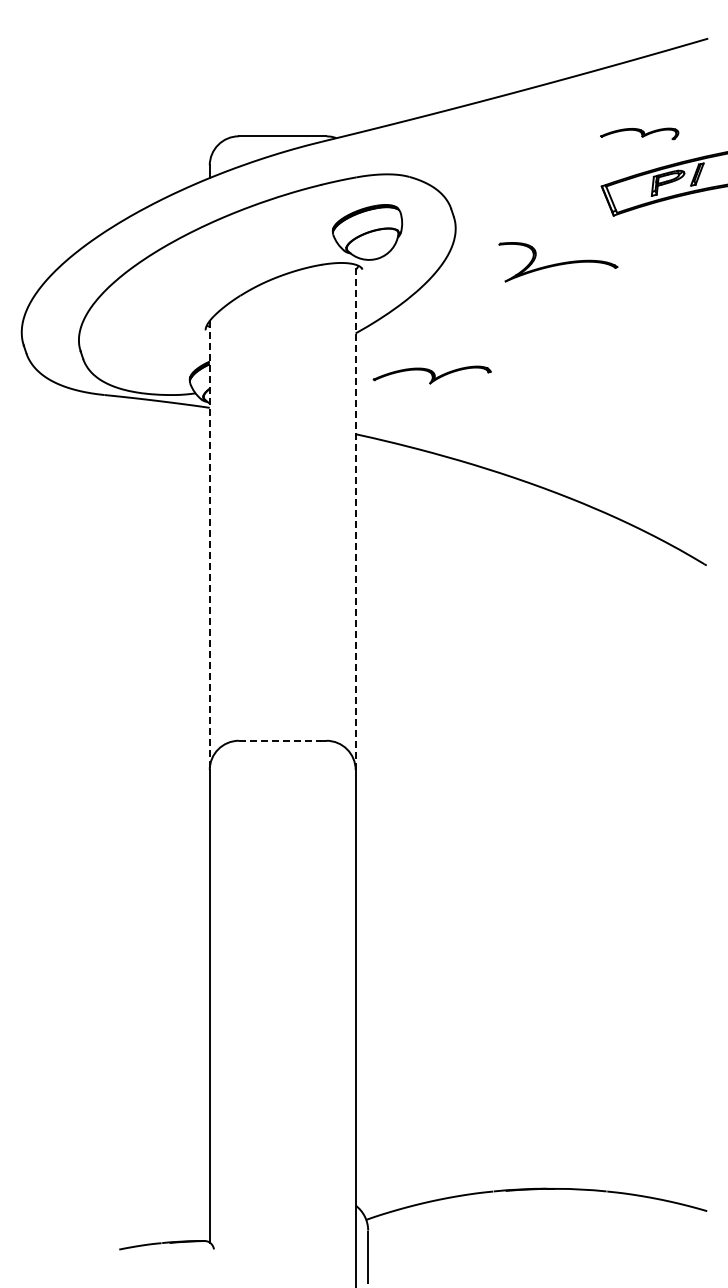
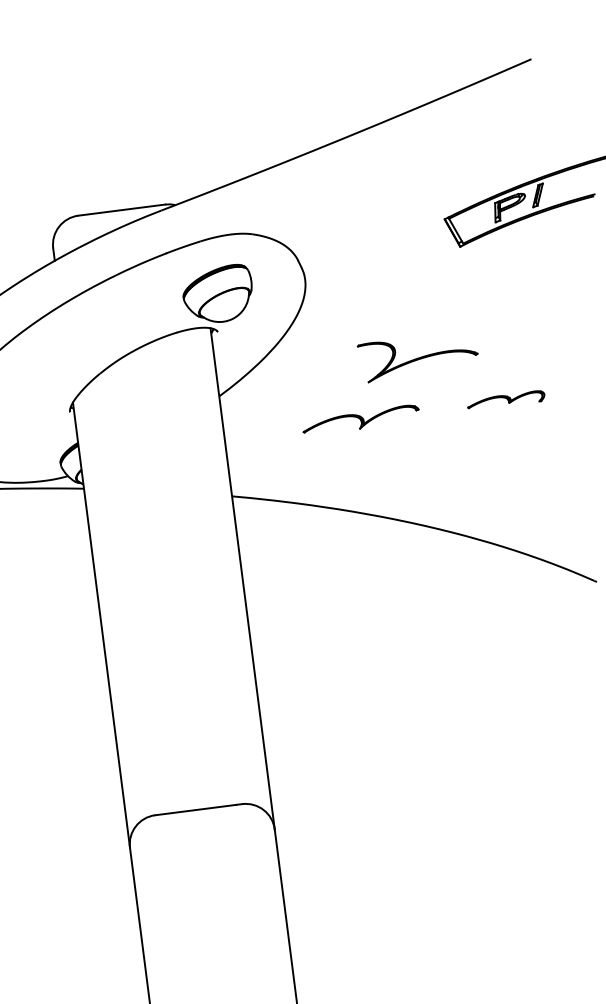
part: (639, 133) -> (505, 400), moved
part: (558, 262) -> (418, 356), moved
part: (431, 374) -> (360, 419), moved
line: (355, 517) -> (242, 578), dashed -> solid
line: (209, 545) -> (101, 625), dashed -> solid
line: (279, 740) -> (195, 809), dashed -> solid

